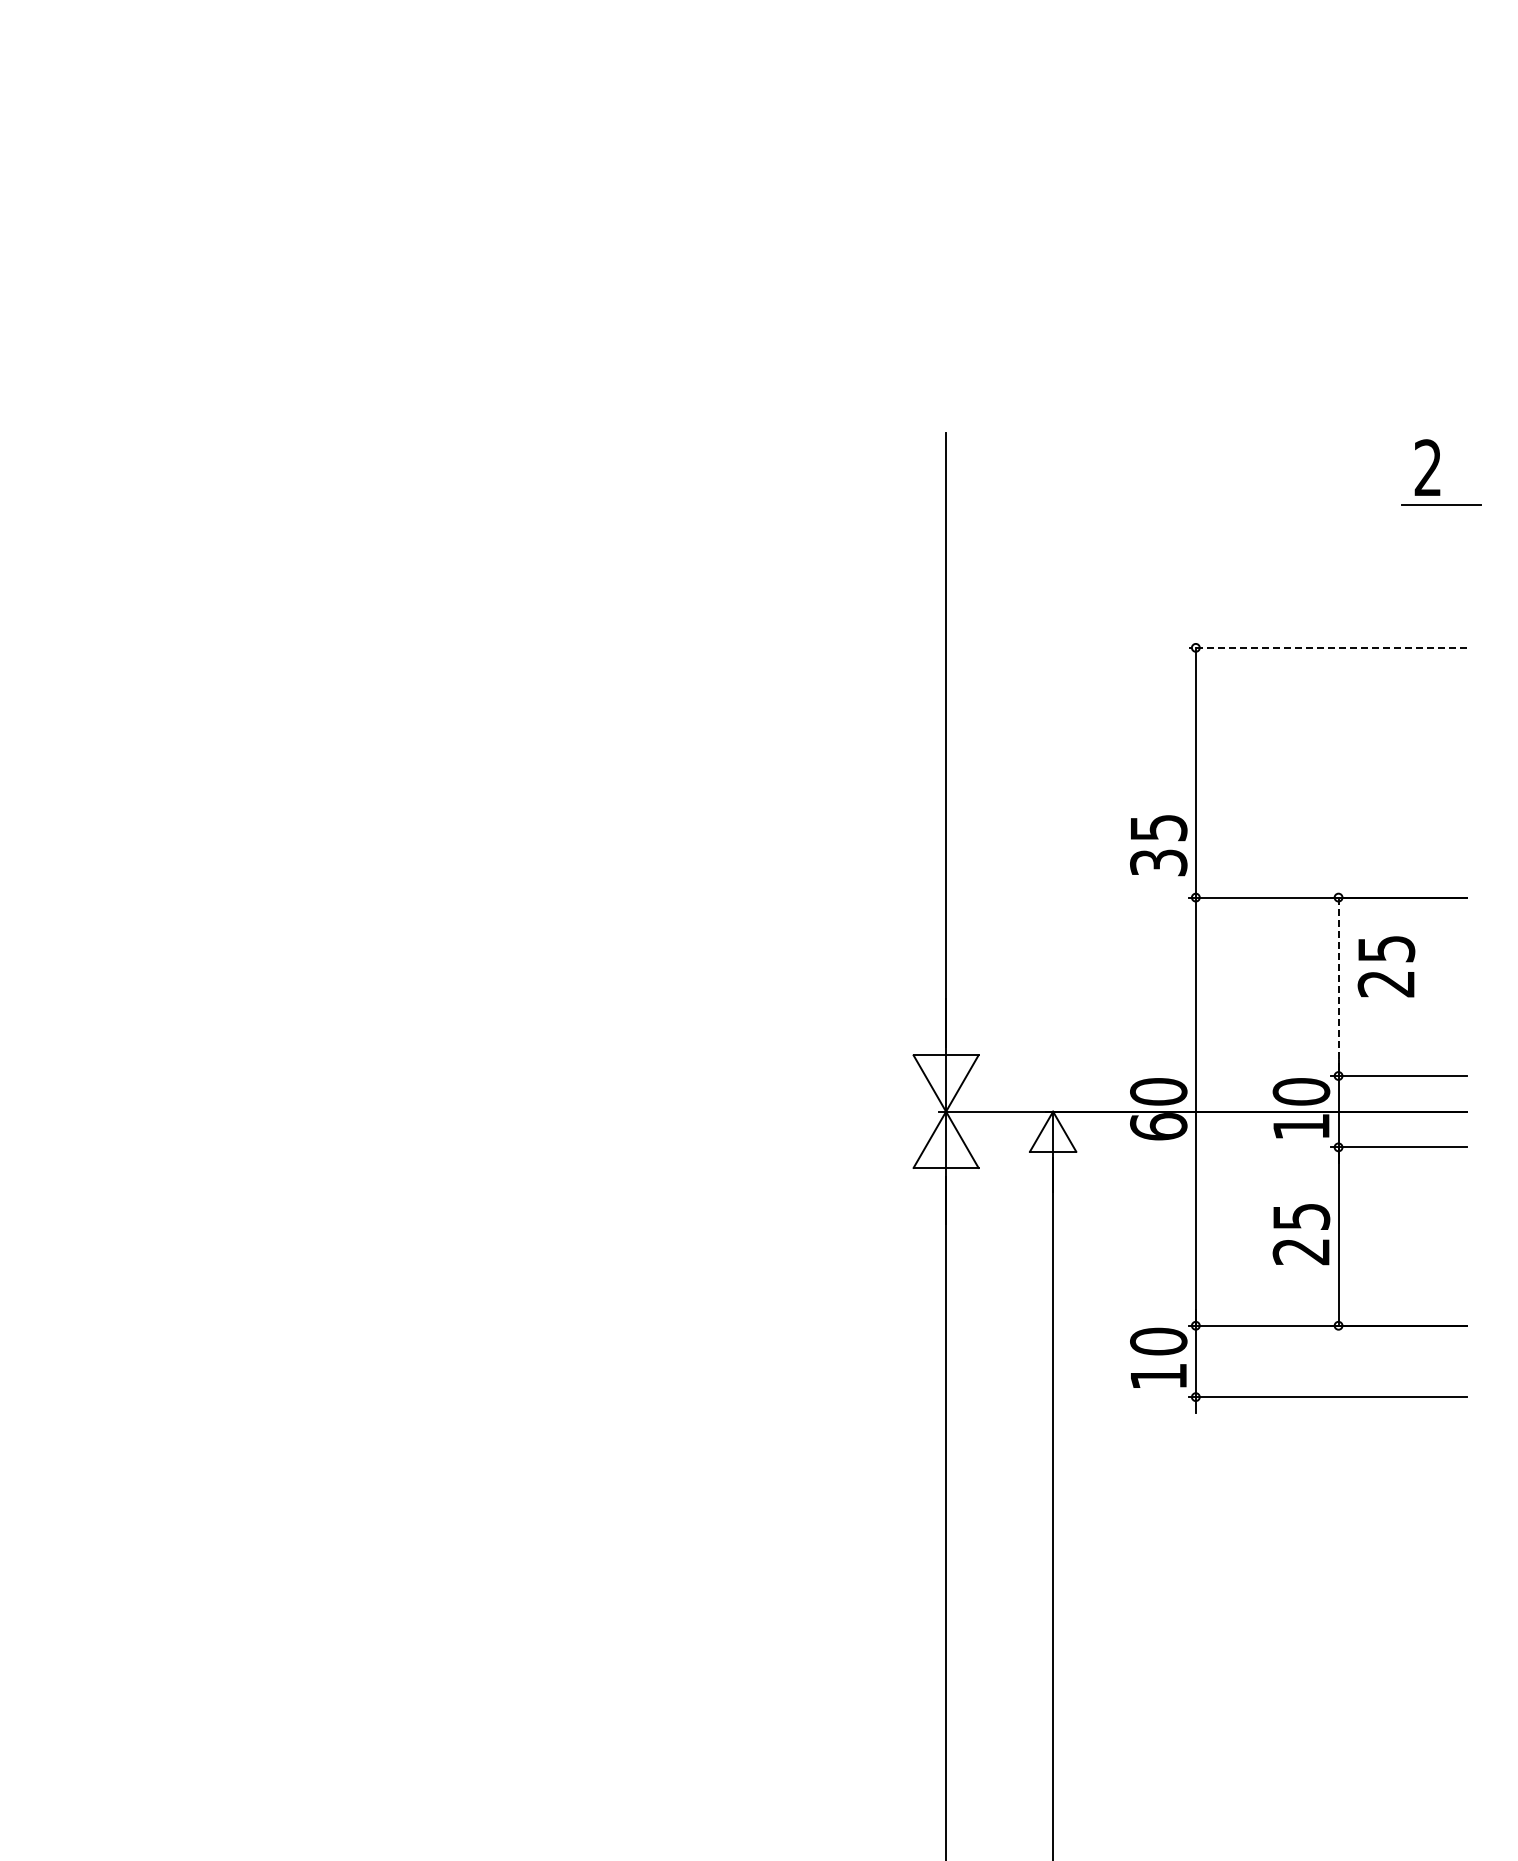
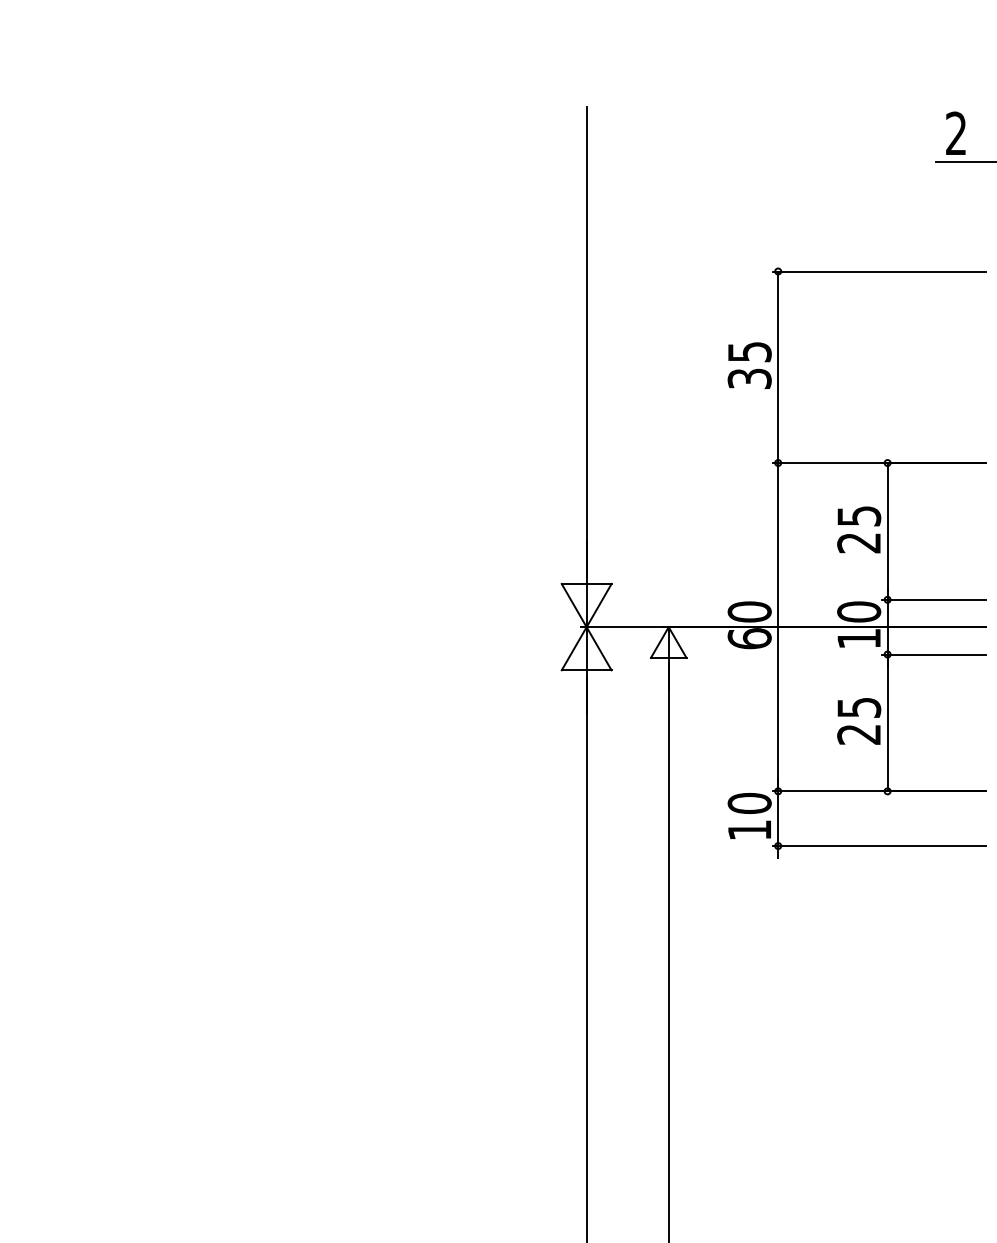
line: (1327, 647) -> (879, 271), dashed -> solid
text: (1158, 845) -> (749, 365), moved
text: (1386, 966) -> (859, 529), moved
line: (1338, 987) -> (887, 531), dashed -> solid

